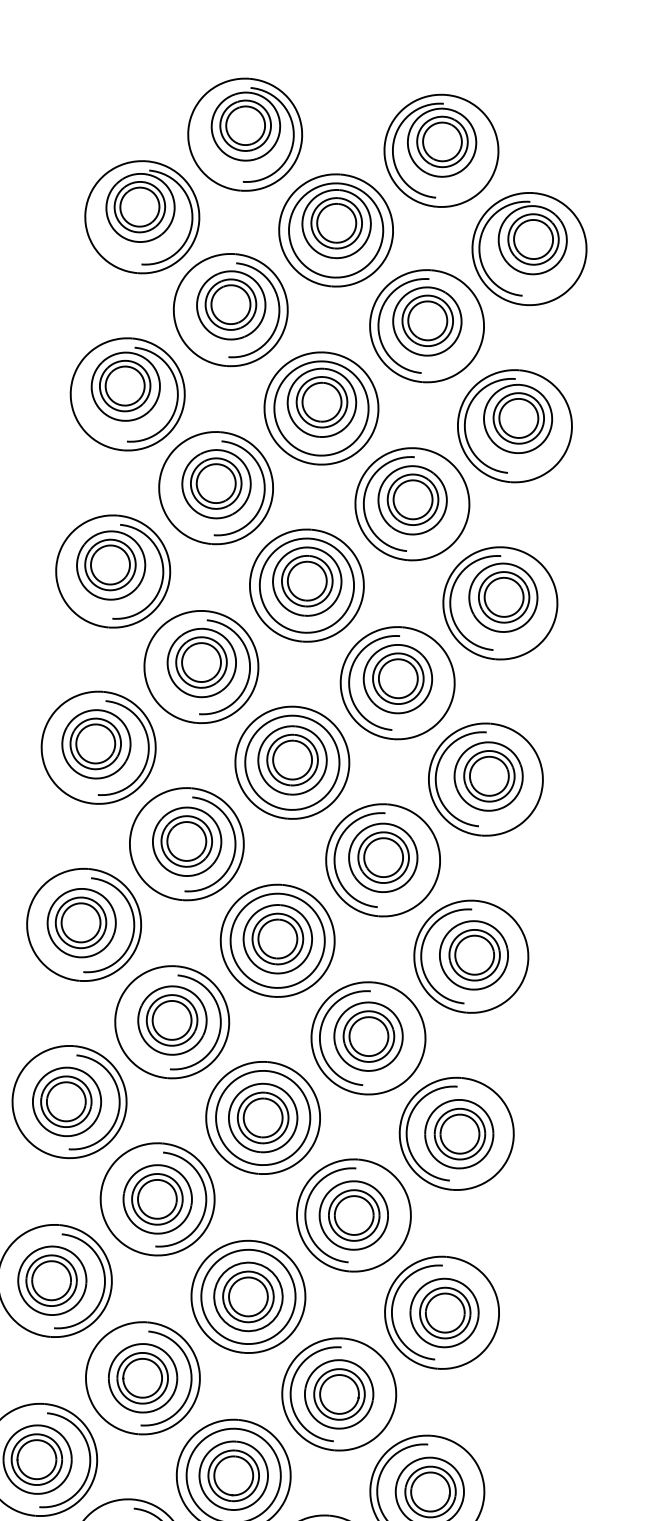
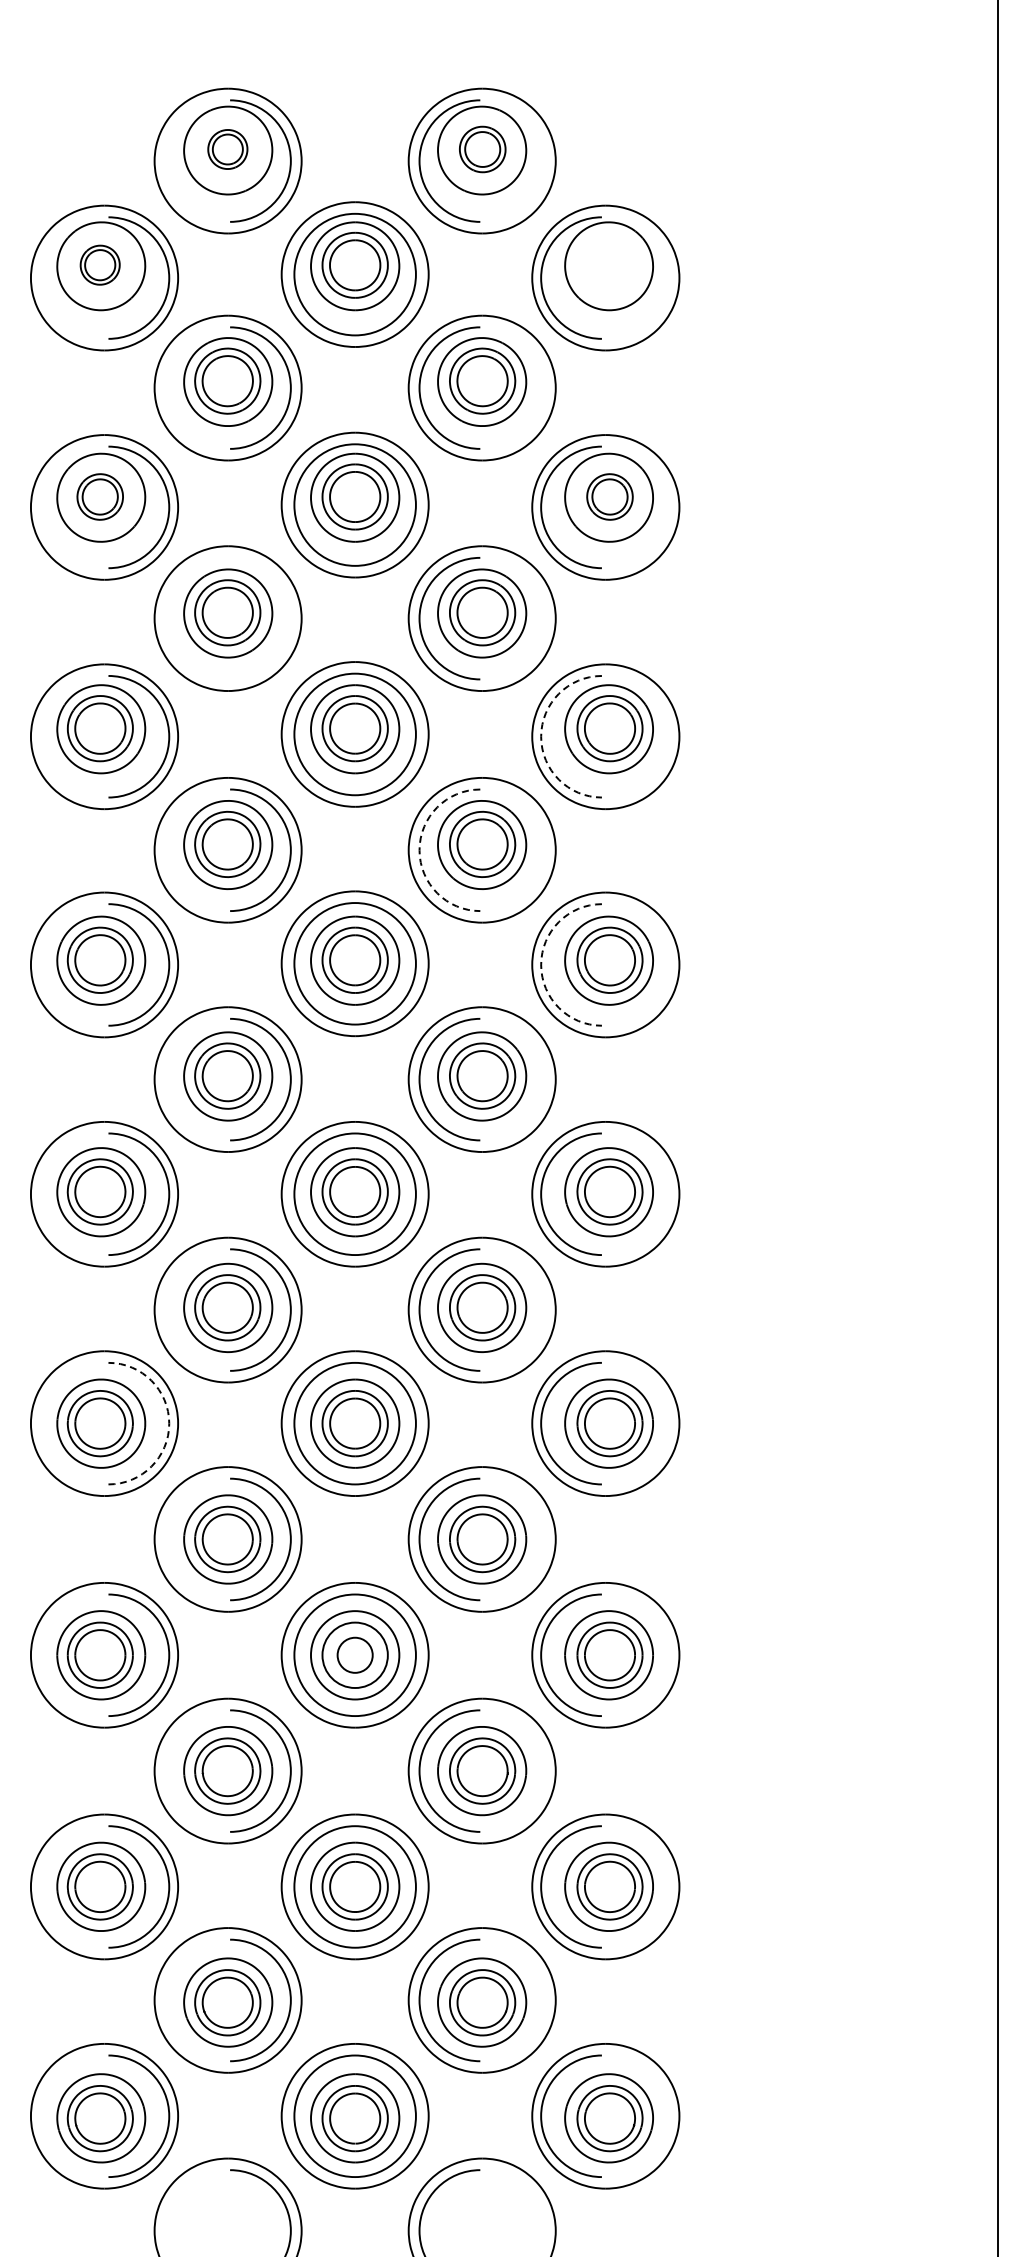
part: (245, 125) -> (227, 149), size x0.6
part: (442, 141) -> (482, 149), size x0.7
part: (139, 206) -> (99, 264), size x0.6
part: (533, 238) -> (609, 264), removed
part: (124, 385) -> (99, 496), size x0.7
part: (518, 418) -> (609, 496), size x0.7
arc: (263, 489) -> (289, 615), removed
arc: (450, 599) -> (541, 736), solid -> dashed
arc: (349, 679) -> (419, 850), solid -> dashed
arc: (436, 775) -> (541, 964), solid -> dashed
arc: (119, 1106) -> (169, 1423), solid -> dashed
circle: (248, 1297) -> (355, 1655), size x0.7

